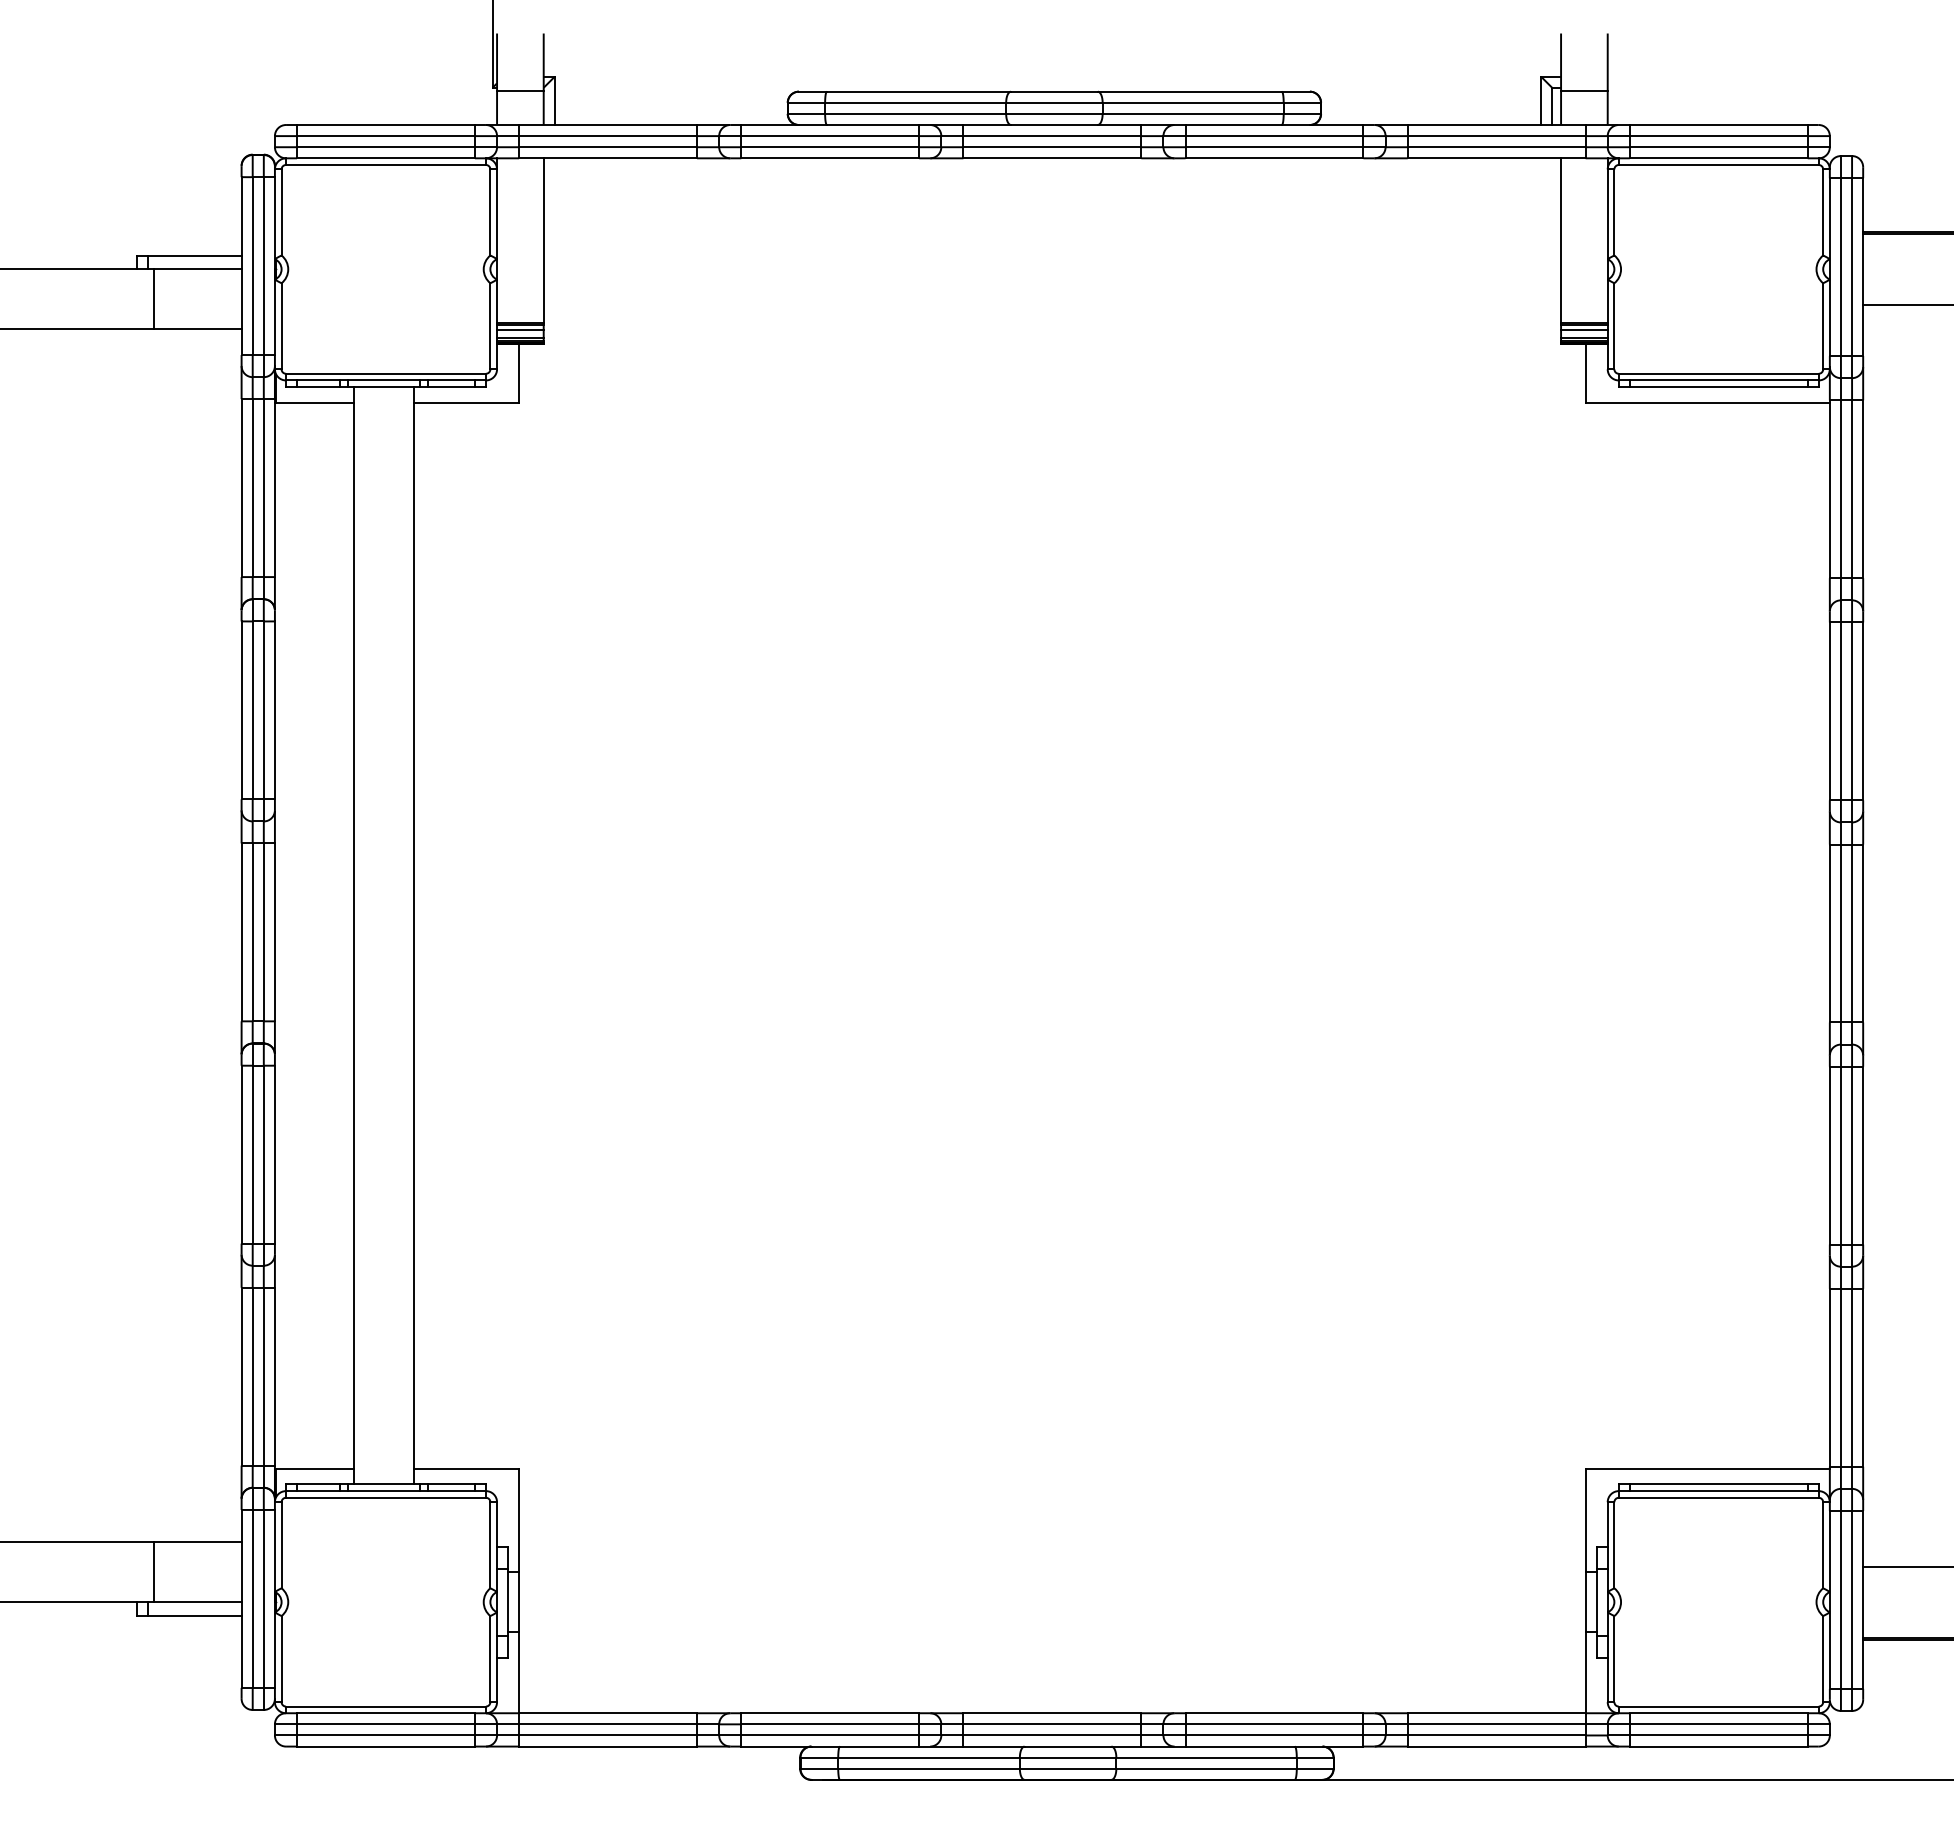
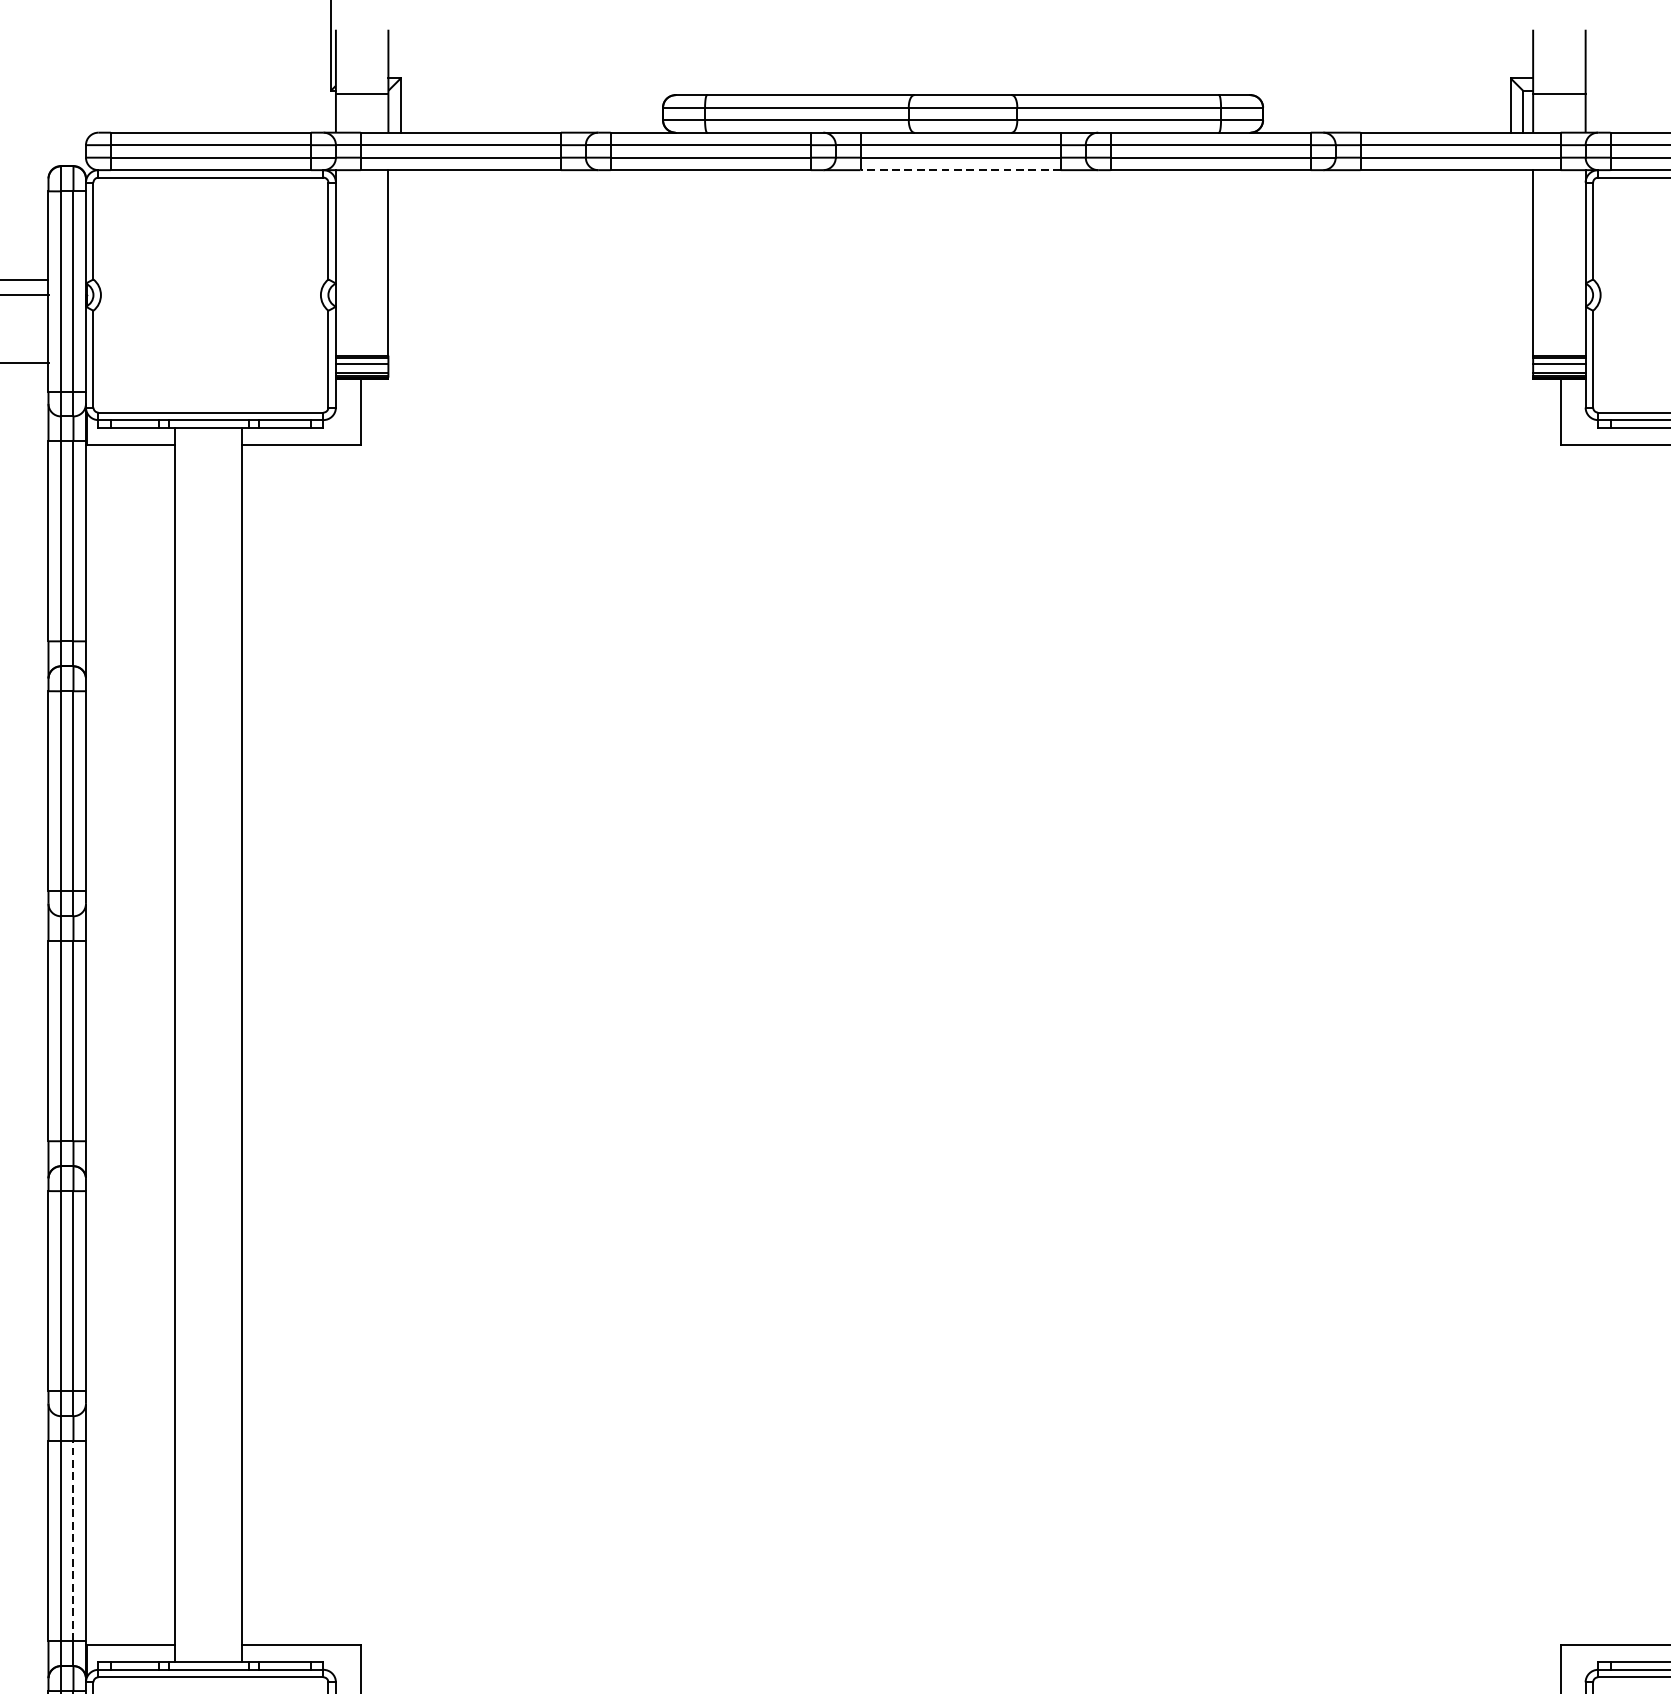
line: (1052, 158) -> (960, 170), solid -> dashed
line: (263, 1376) -> (73, 1540), solid -> dashed

